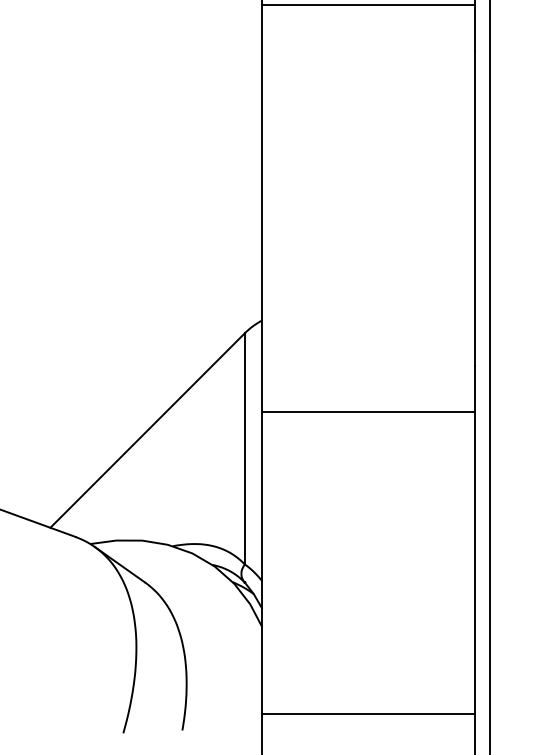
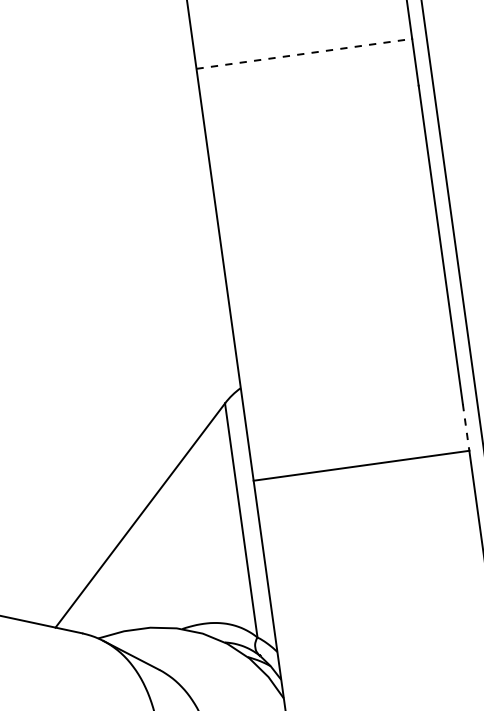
line: (368, 4) -> (303, 53), solid -> dashed
line: (475, 389) -> (466, 428), solid -> dashed

